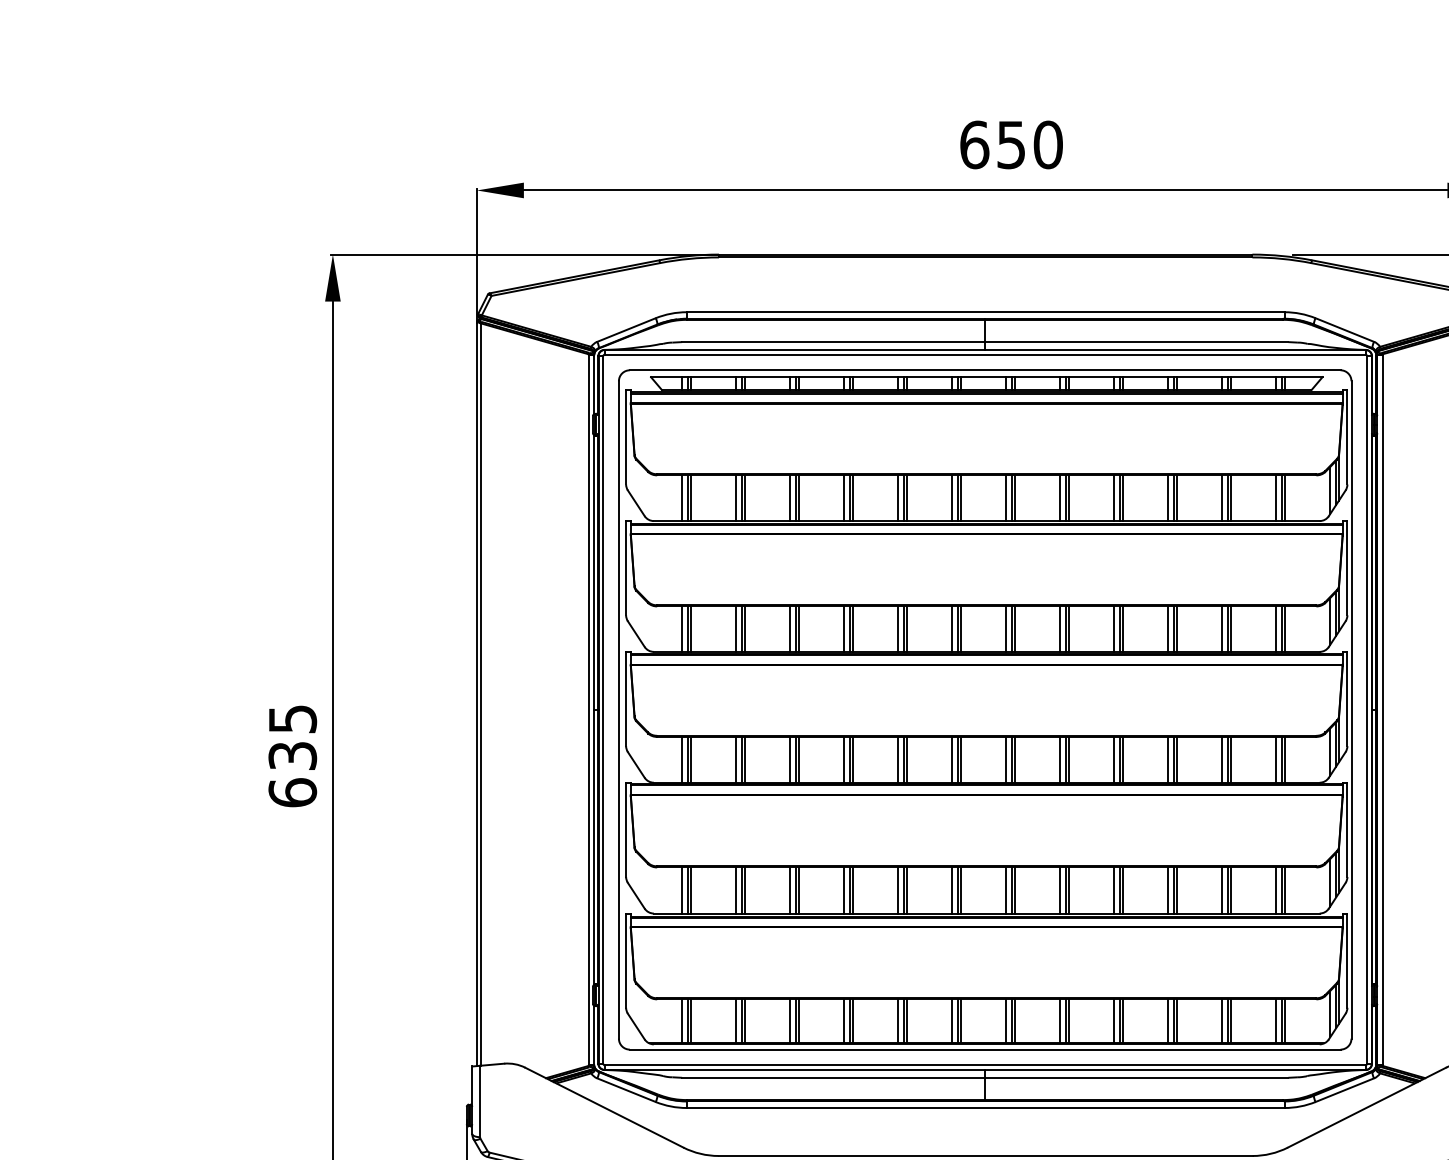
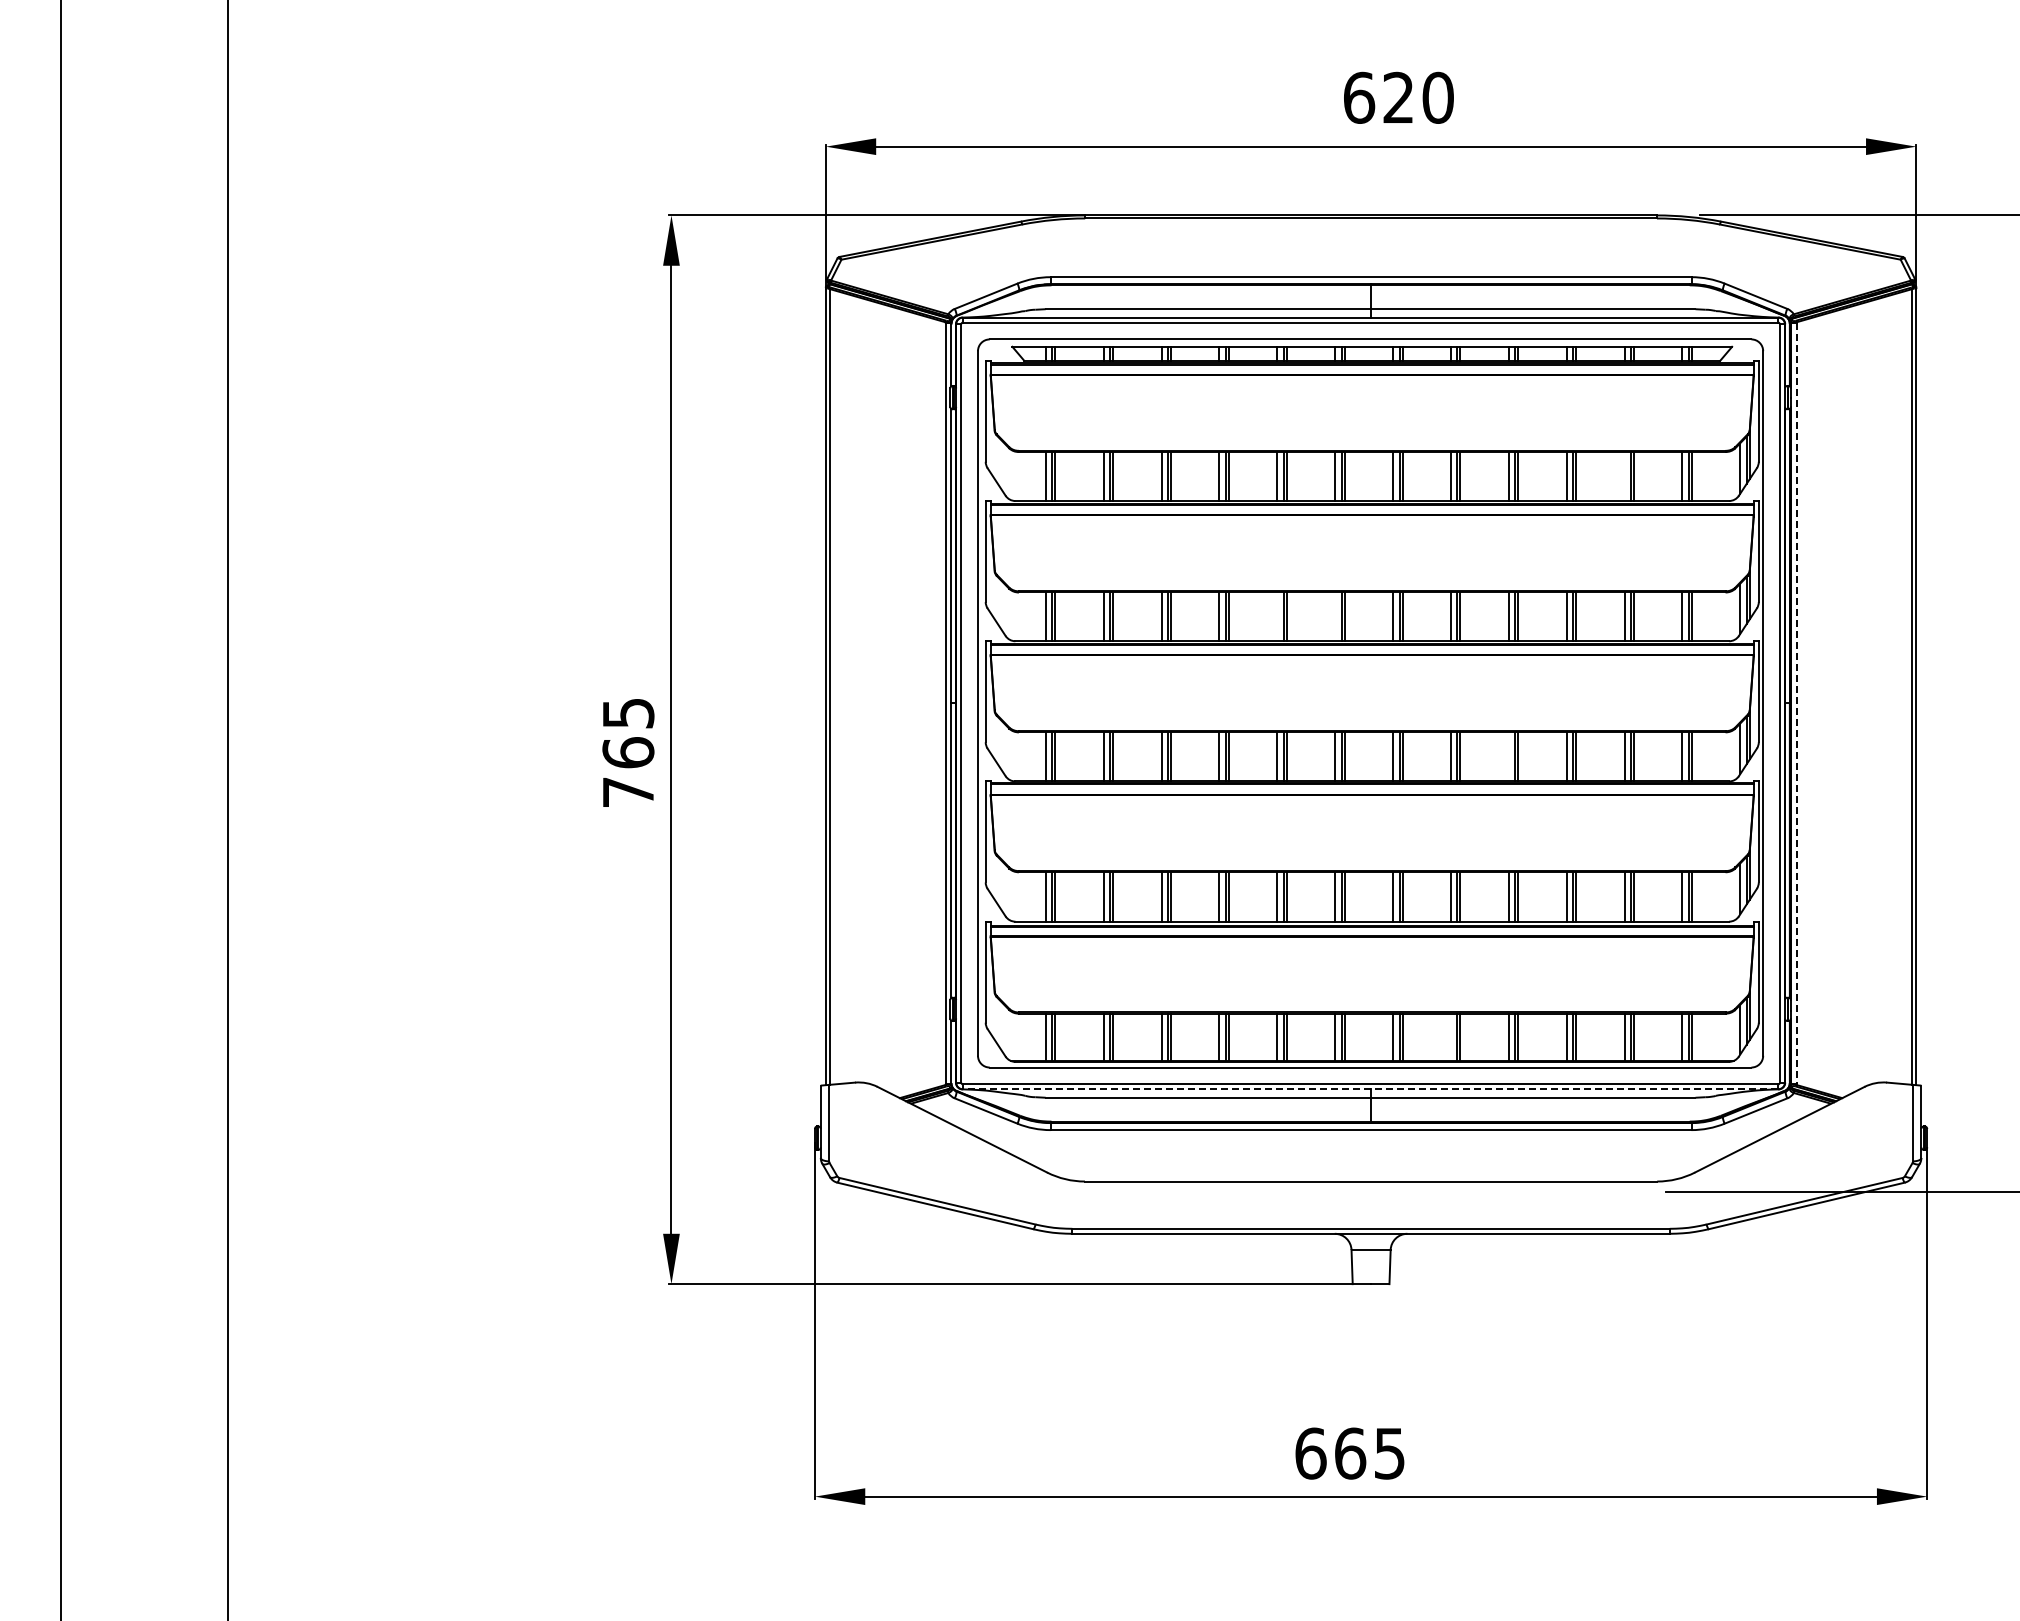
text: (1011, 144) -> (1398, 97), 650 -> 620
line: (1222, 498) -> (1624, 476), removed
line: (898, 628) -> (1277, 616), removed
line: (952, 628) -> (1335, 616), removed
line: (1382, 710) -> (1796, 704), solid -> dashed
line: (1113, 759) -> (1508, 756), removed
text: (292, 774) -> (628, 772), 635 -> 765
line: (1059, 1020) -> (1450, 1036), removed
line: (985, 1070) -> (1370, 1089), solid -> dashed

